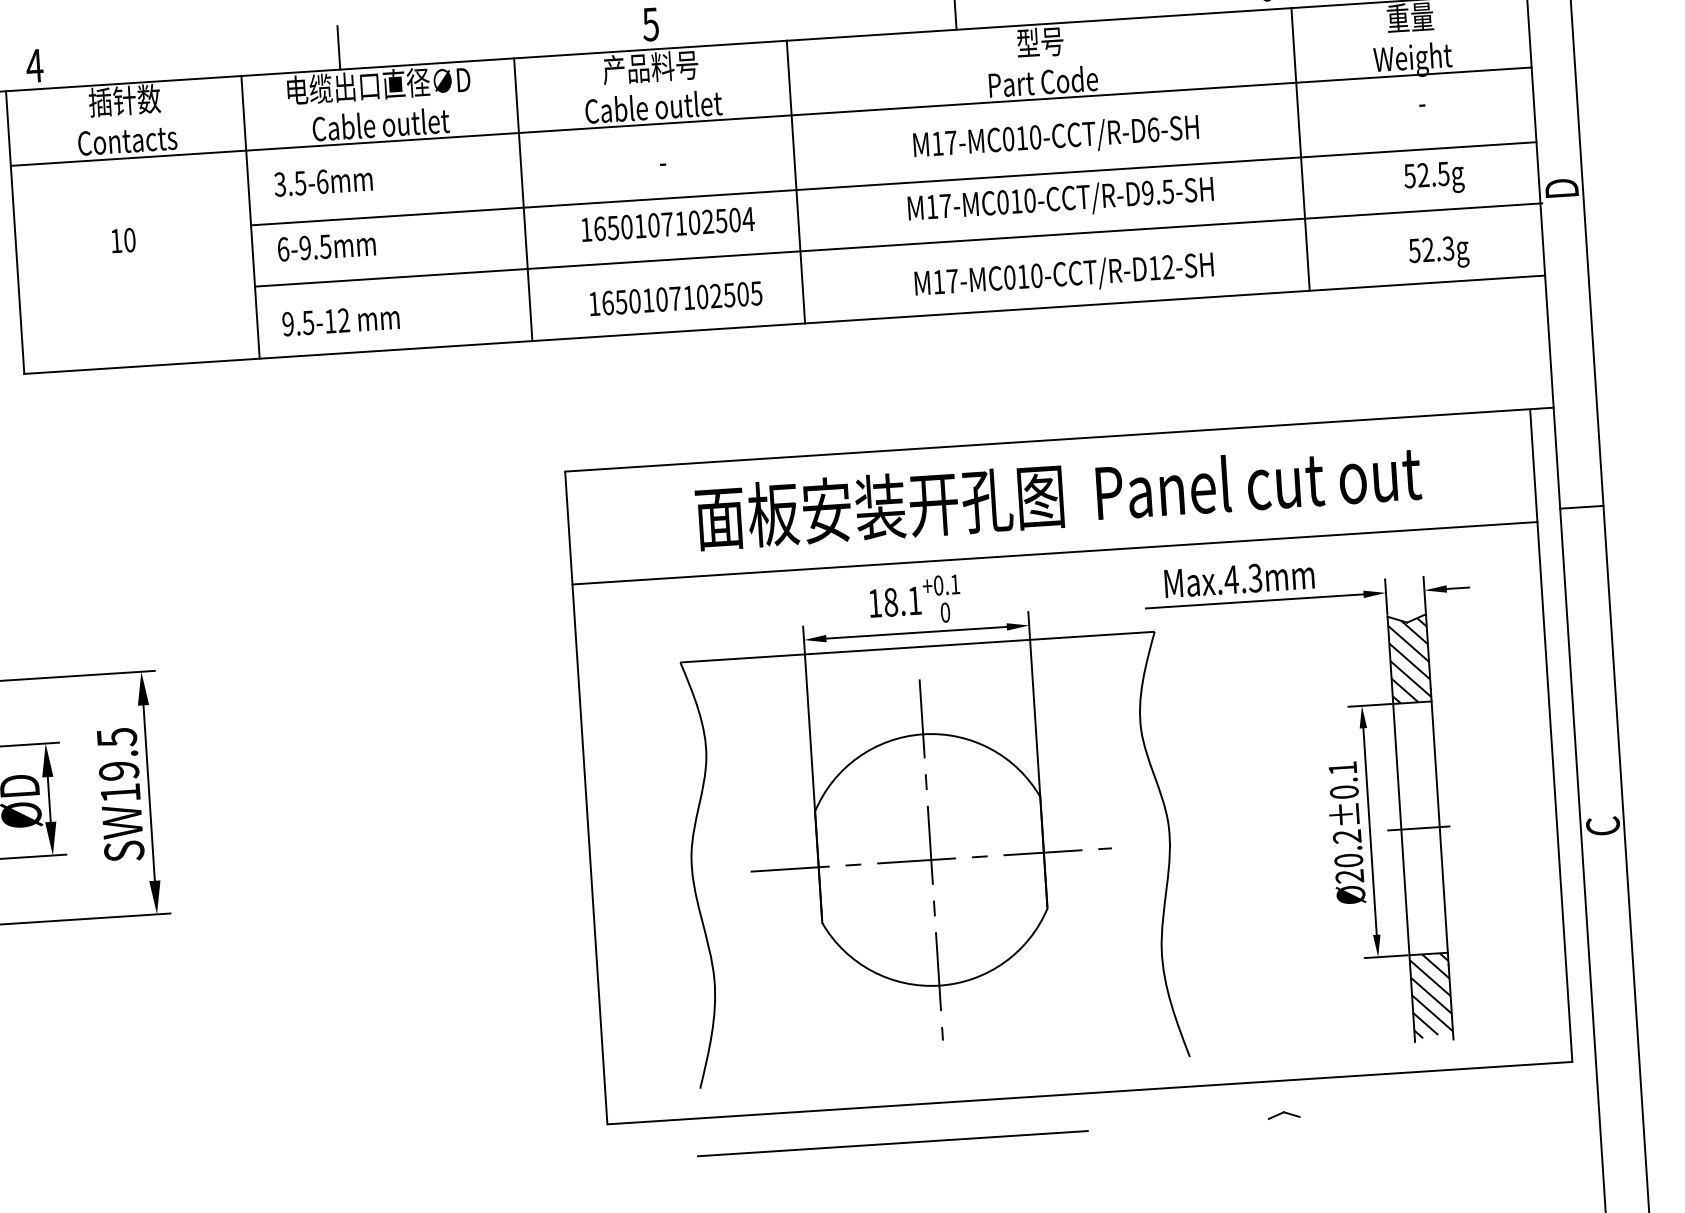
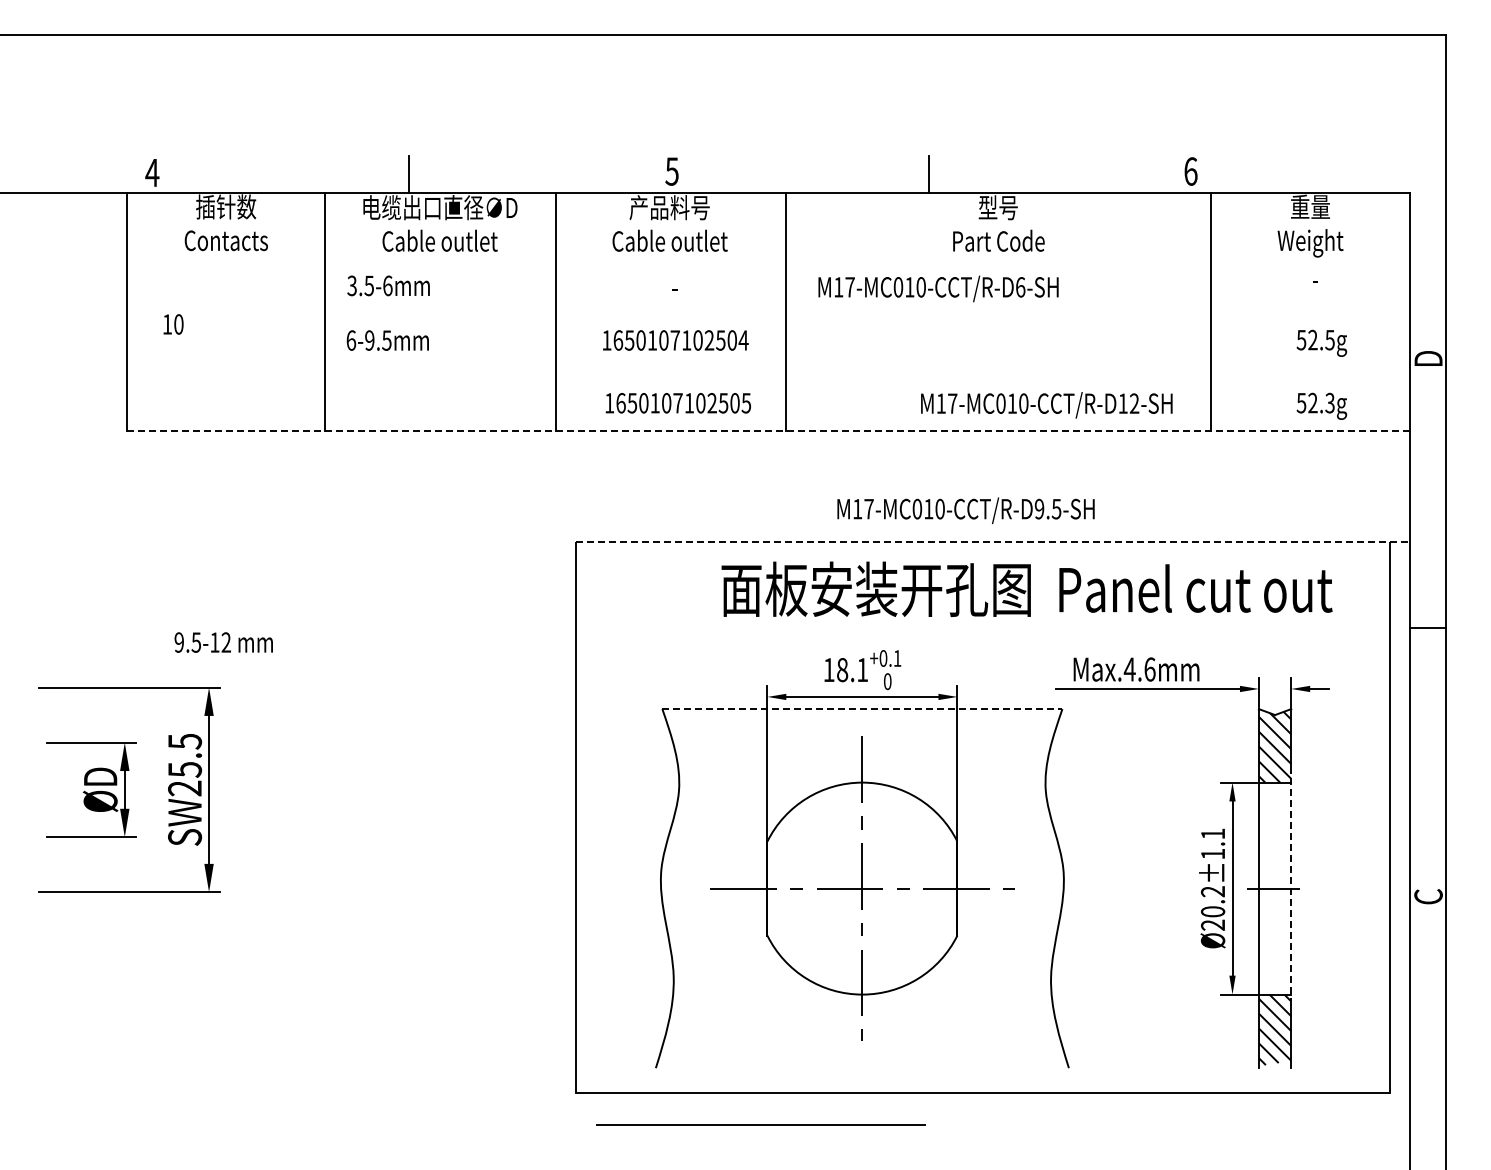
line: (770, 116) -> (767, 255), removed
text: (1056, 137) -> (938, 288), moved
line: (893, 183) -> (867, 318), removed
text: (1060, 200) -> (965, 510), moved
text: (123, 240) -> (173, 324), moved
line: (898, 245) -> (868, 370), removed
text: (1063, 276) -> (1046, 405), moved
text: (340, 320) -> (223, 642), moved
line: (784, 325) -> (768, 431), solid -> dashed
line: (1058, 439) -> (992, 542), solid -> dashed
text: (1057, 494) -> (1026, 588), moved
line: (1054, 553) -> (982, 637), removed
text: (1254, 578) -> (1149, 669), Max.4.3mm -> Max.4.6mm
line: (917, 647) -> (862, 709), solid -> dashed
text: (120, 782) -> (185, 779), SW19.5 -> SW25.5
text: (1344, 791) -> (1213, 853), Ø20.2±0.1 -> Ø20.2±1.1
line: (1439, 826) -> (1291, 888), solid -> dashed
part: (1283, 1114) -> (1144, 1121), removed
line: (892, 1143) -> (760, 1124), moved

